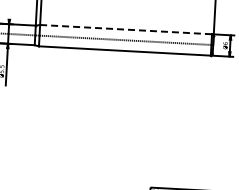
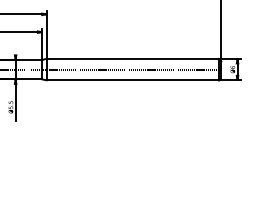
line: (126, 29) -> (133, 58), dashed -> solid

